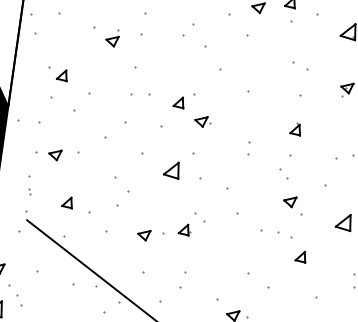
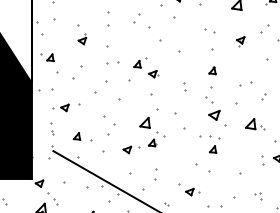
part: (112, 38) -> (82, 39), moved
part: (57, 74) -> (47, 57), moved
part: (171, 169) -> (144, 122), moved
part: (292, 205) -> (217, 118), size x1.4
part: (300, 256) -> (212, 149), moved

